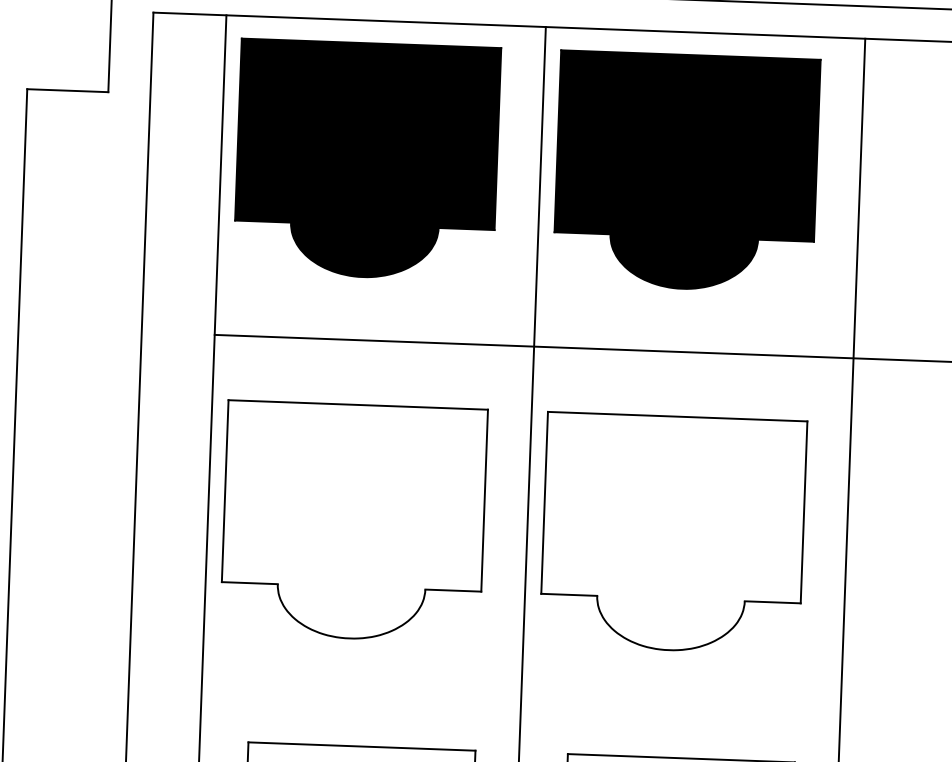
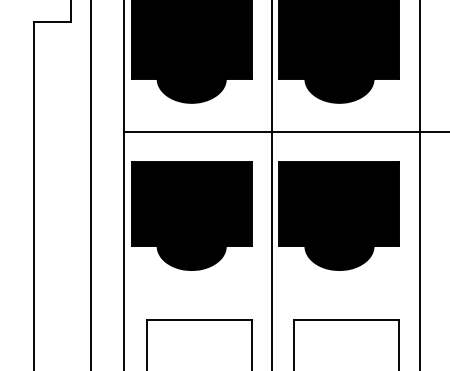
fill: (353, 522) -> (191, 216), added
fill: (673, 534) -> (339, 216), added

